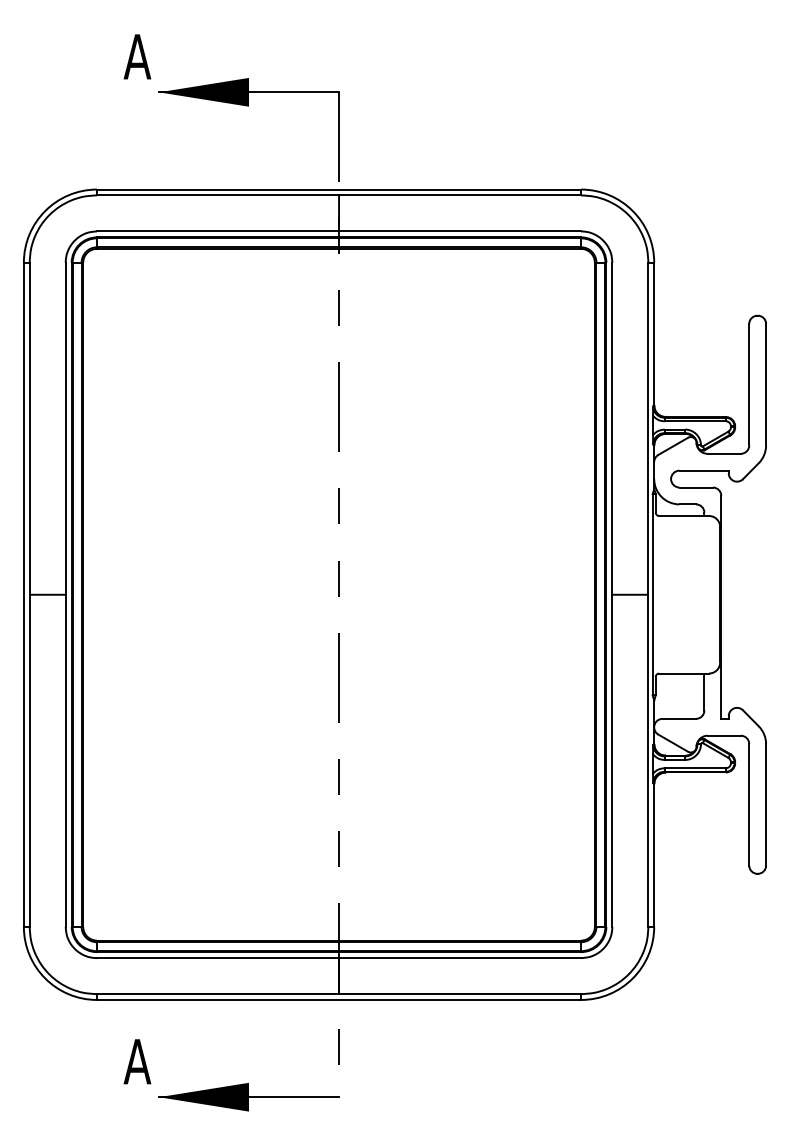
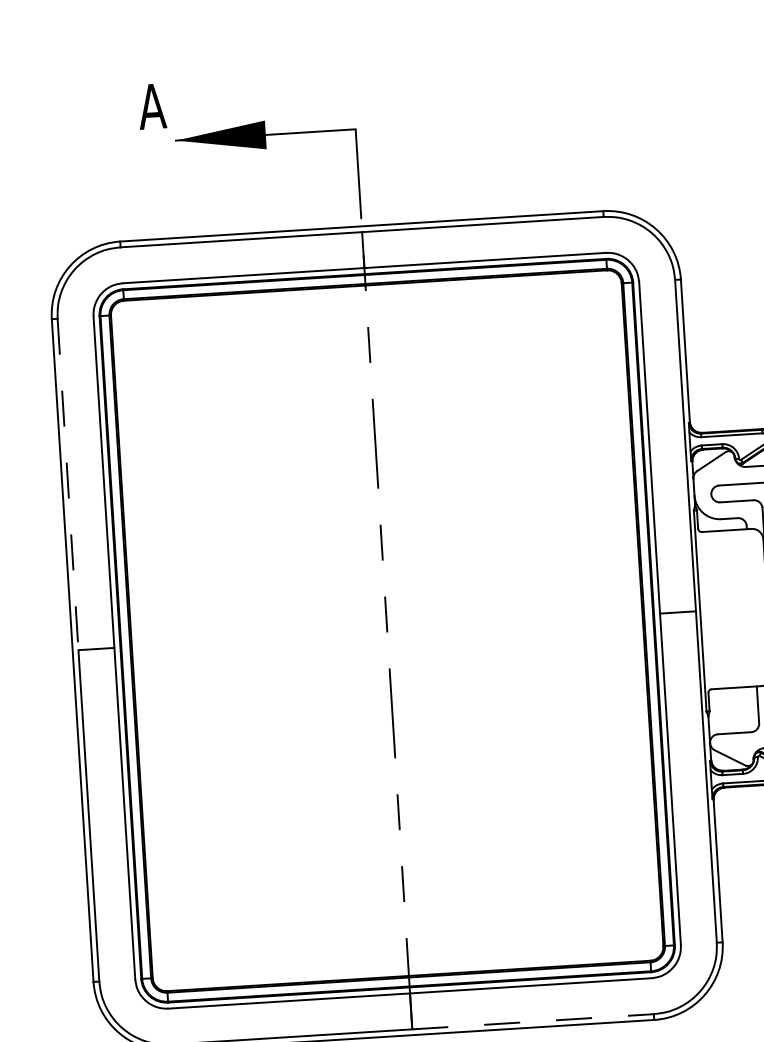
line: (29, 429) -> (67, 485), solid -> dashed
line: (460, 994) -> (533, 1022), solid -> dashed

